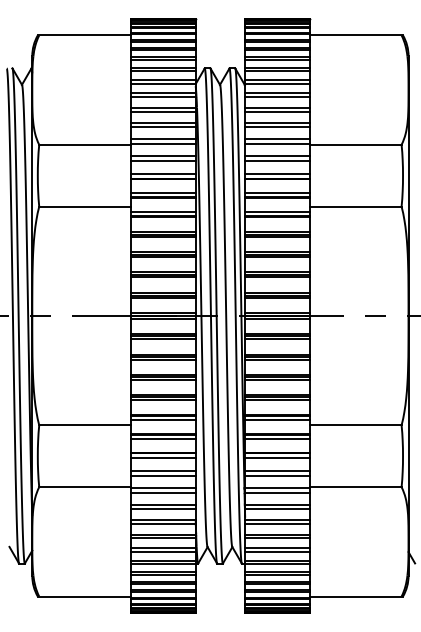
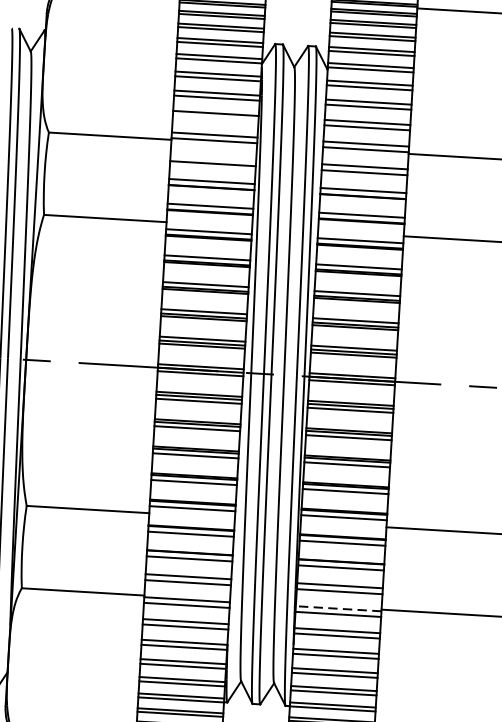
line: (163, 127) -> (215, 119), removed
line: (163, 156) -> (213, 157), removed
line: (276, 488) -> (337, 608), solid -> dashed

